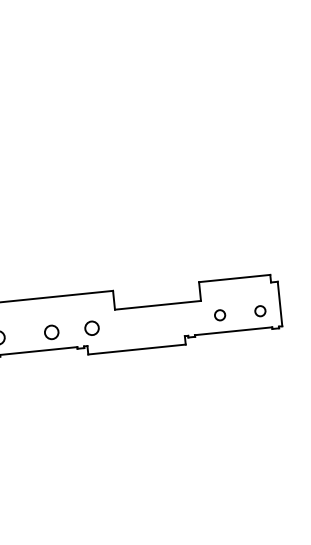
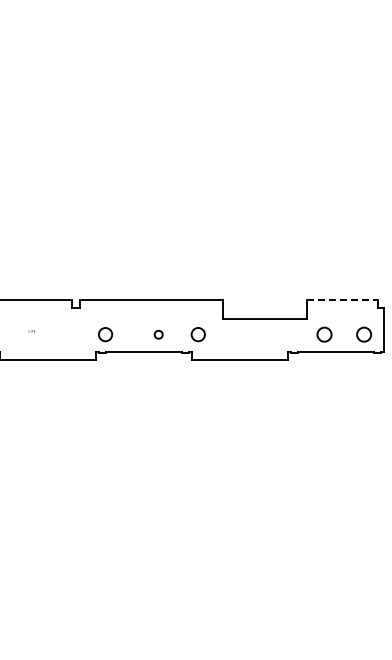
line: (234, 278) -> (342, 300), solid -> dashed
circle: (260, 311) -> (364, 334), size x1.4
circle: (220, 315) -> (324, 334), size x1.4
circle: (51, 332) -> (158, 334), size x0.6

